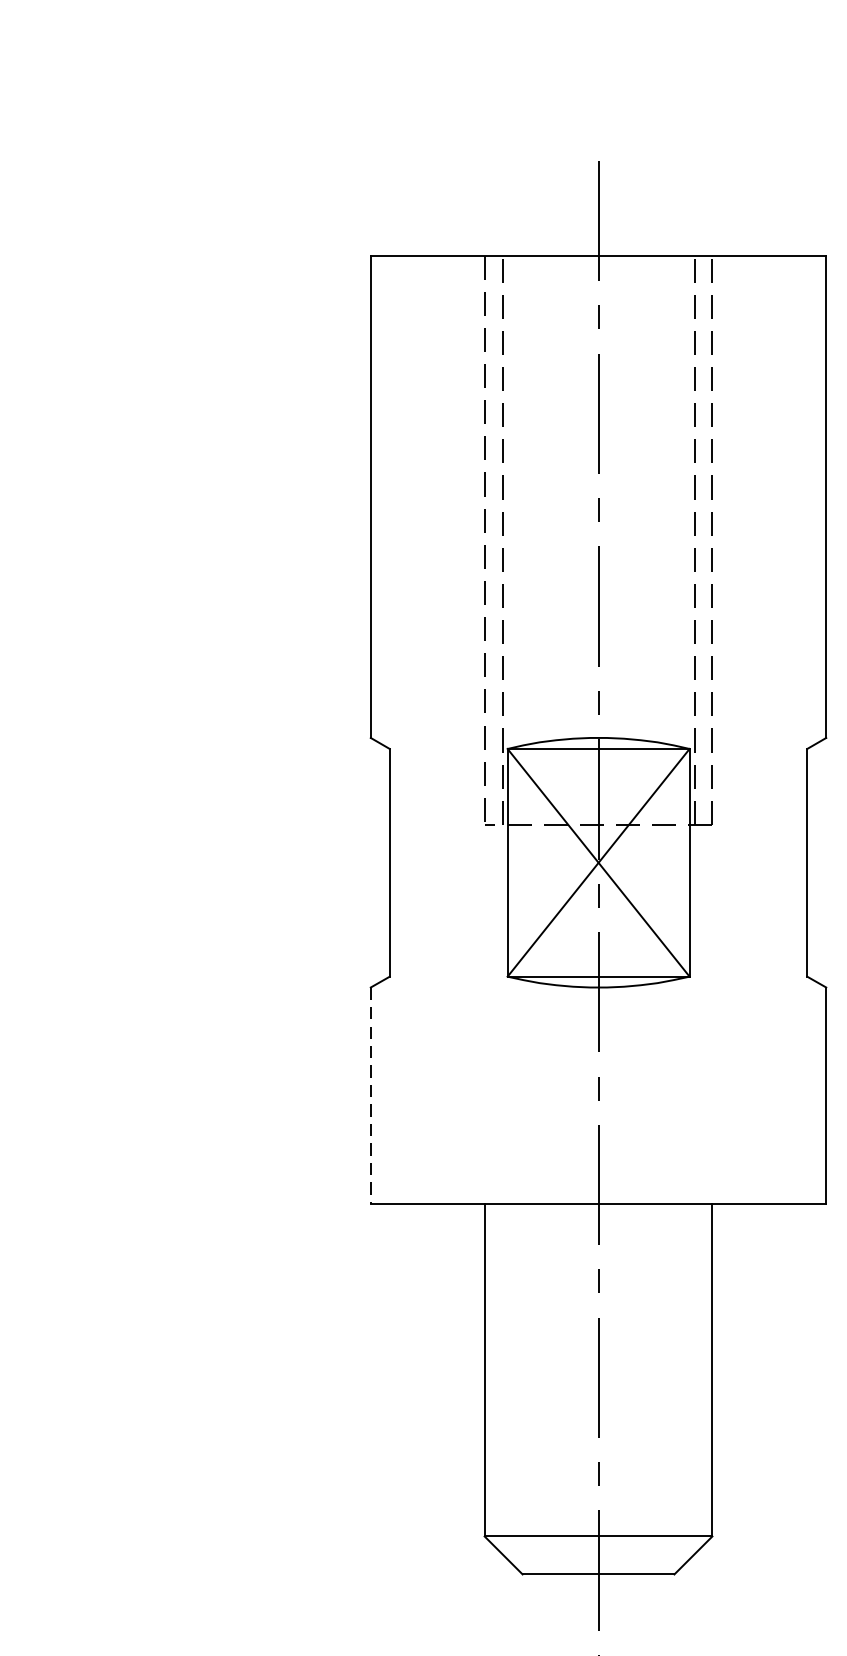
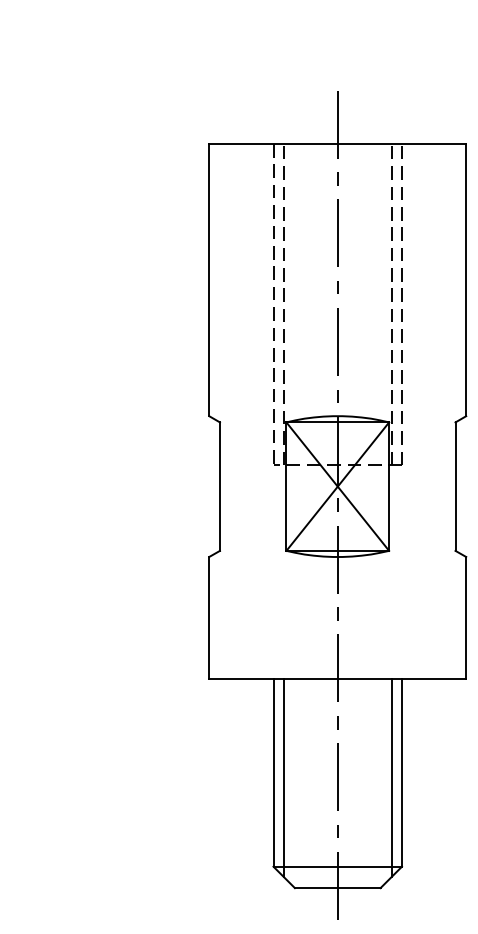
line: (371, 1096) -> (209, 618), dashed -> solid
line: (502, 1378) -> (283, 777), added
line: (693, 1378) -> (391, 777), added

